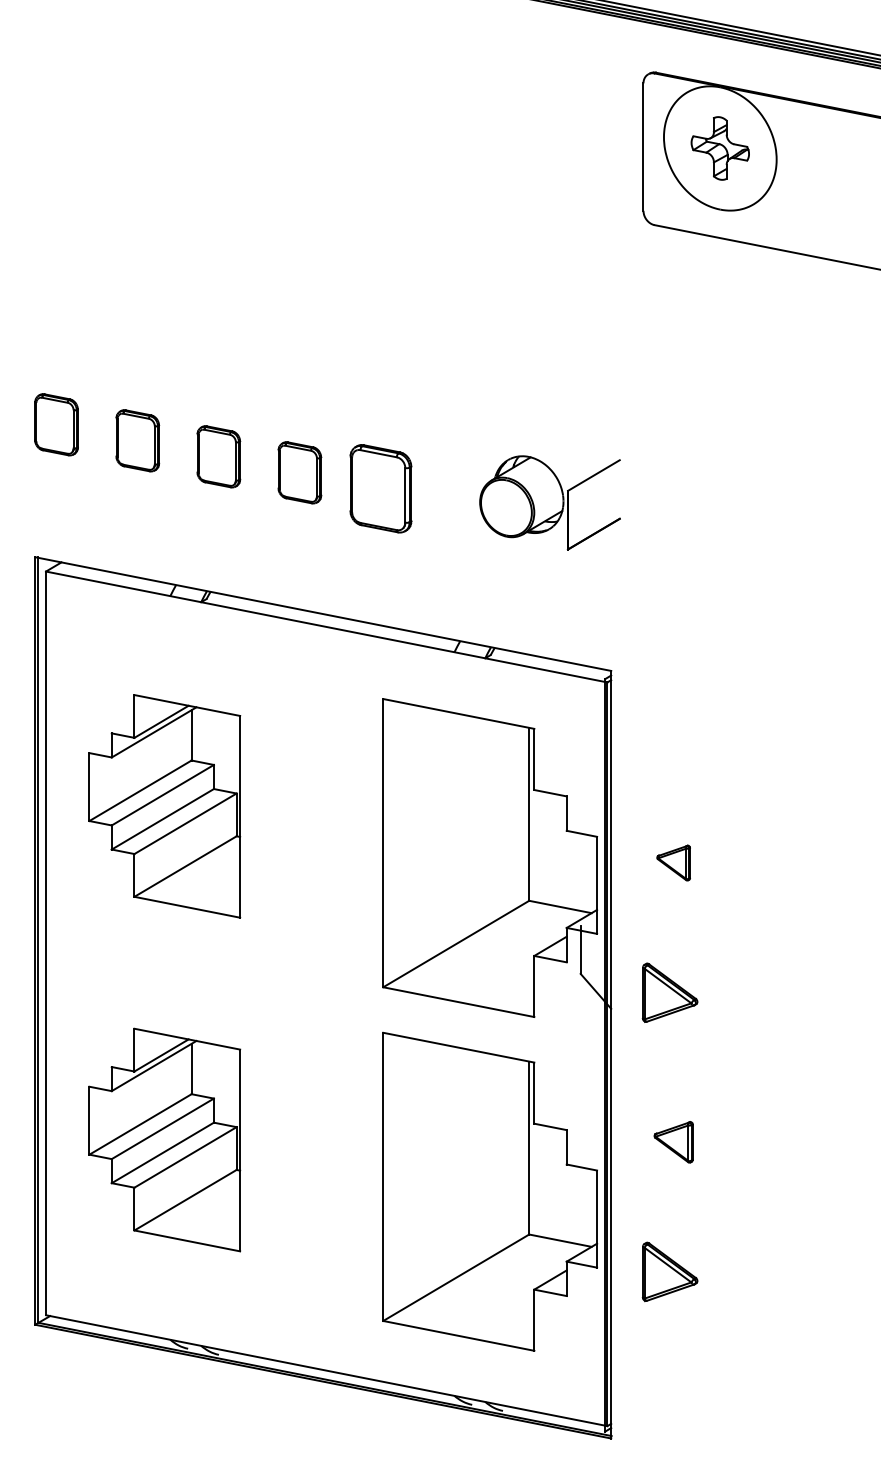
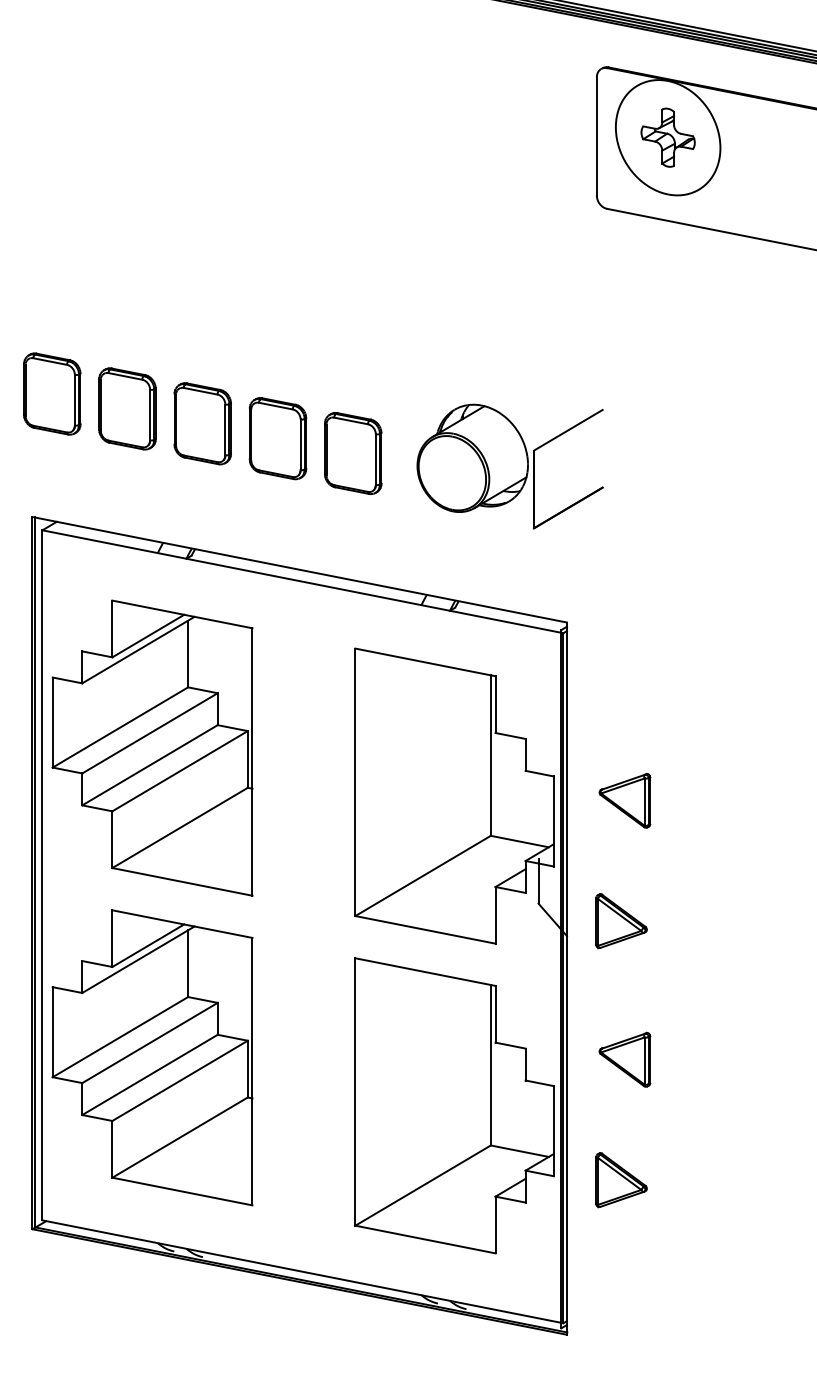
part: (56, 424) -> (52, 393), size x1.43
part: (137, 440) -> (127, 408), size x1.43
part: (218, 456) -> (202, 423), size x1.43
part: (299, 472) -> (277, 438), size x1.43
part: (549, 502) -> (509, 466), size x1.43
part: (164, 806) -> (152, 748), size x1.43
part: (673, 862) -> (624, 800), size x1.67
part: (164, 1139) -> (152, 1057), size x1.43
part: (673, 1142) -> (624, 1060), size x1.43

